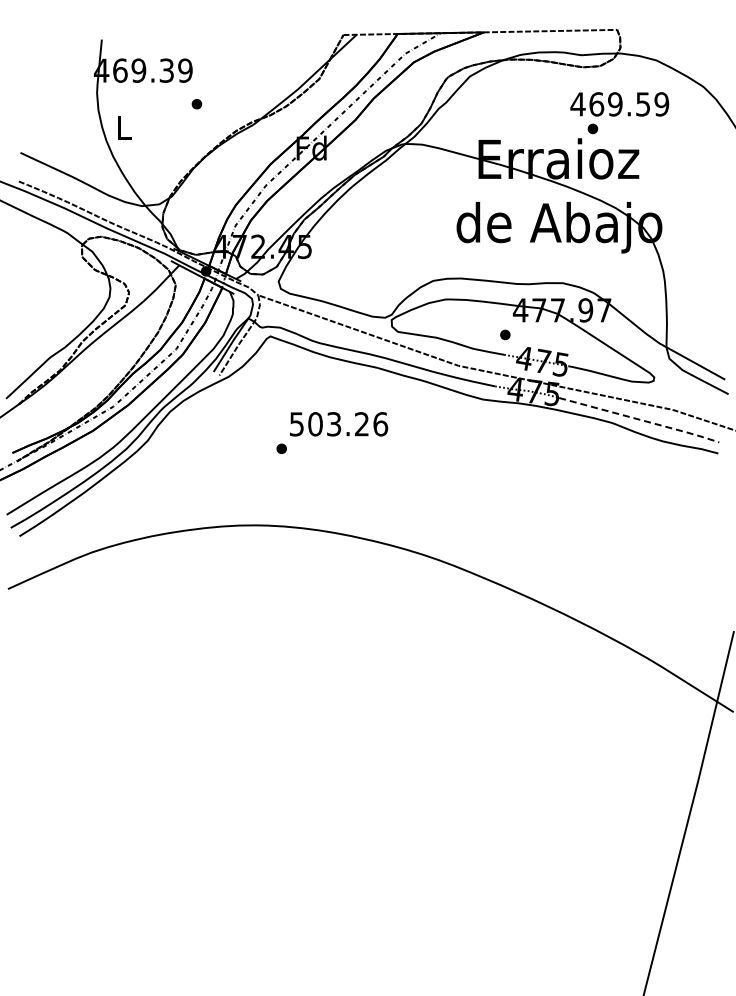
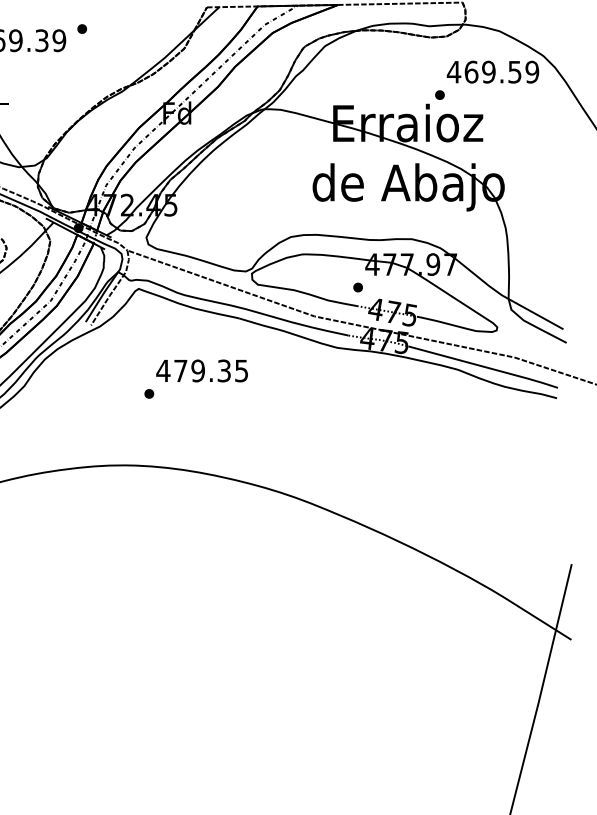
part: (196, 104) -> (81, 29), moved
text: (619, 104) -> (492, 72), moved
line: (640, 420) -> (484, 367), dashed -> solid
text: (338, 424) -> (202, 371), 503.26 -> 479.35

